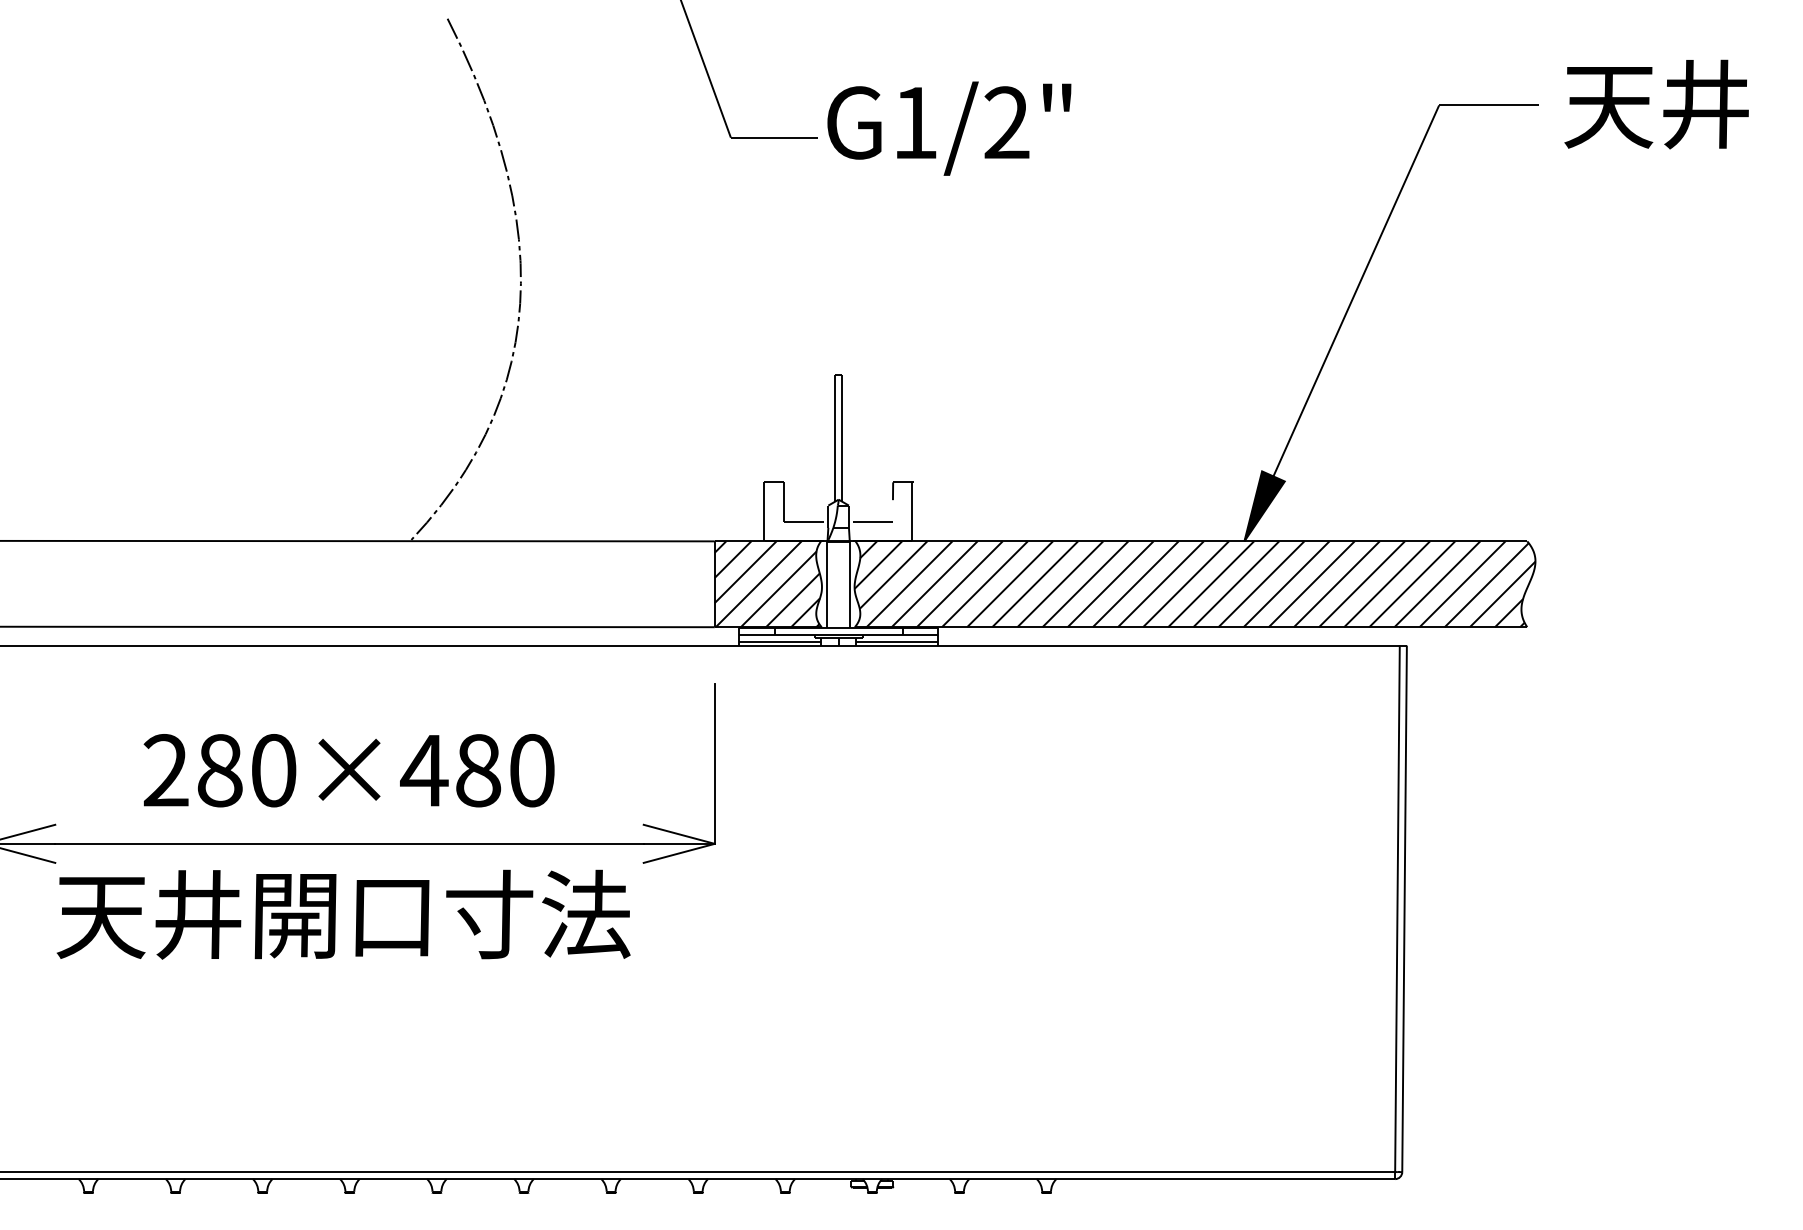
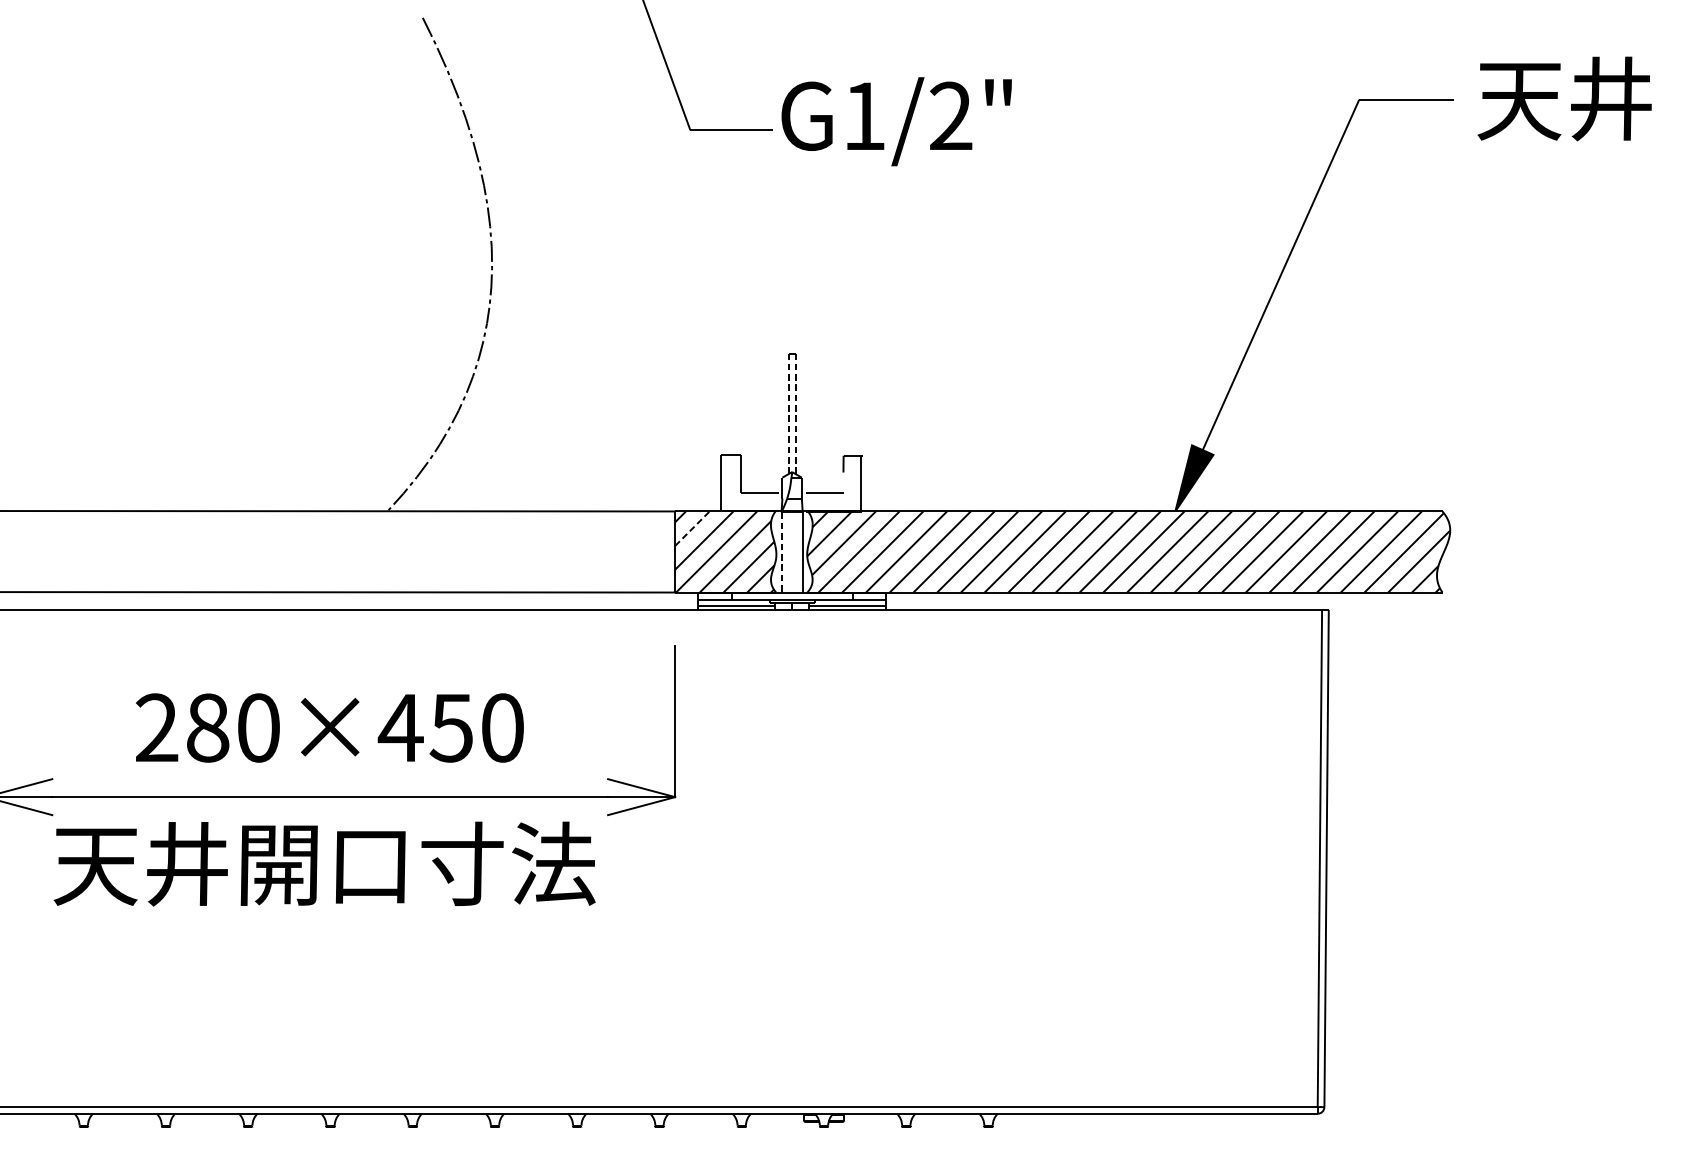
line: (835, 437) -> (789, 413), solid -> dashed
line: (842, 437) -> (795, 413), solid -> dashed
line: (733, 559) -> (692, 528), solid -> dashed
line: (827, 584) -> (781, 552), solid -> dashed
text: (477, 770) -> (451, 727), 280×480 -> 280×450

